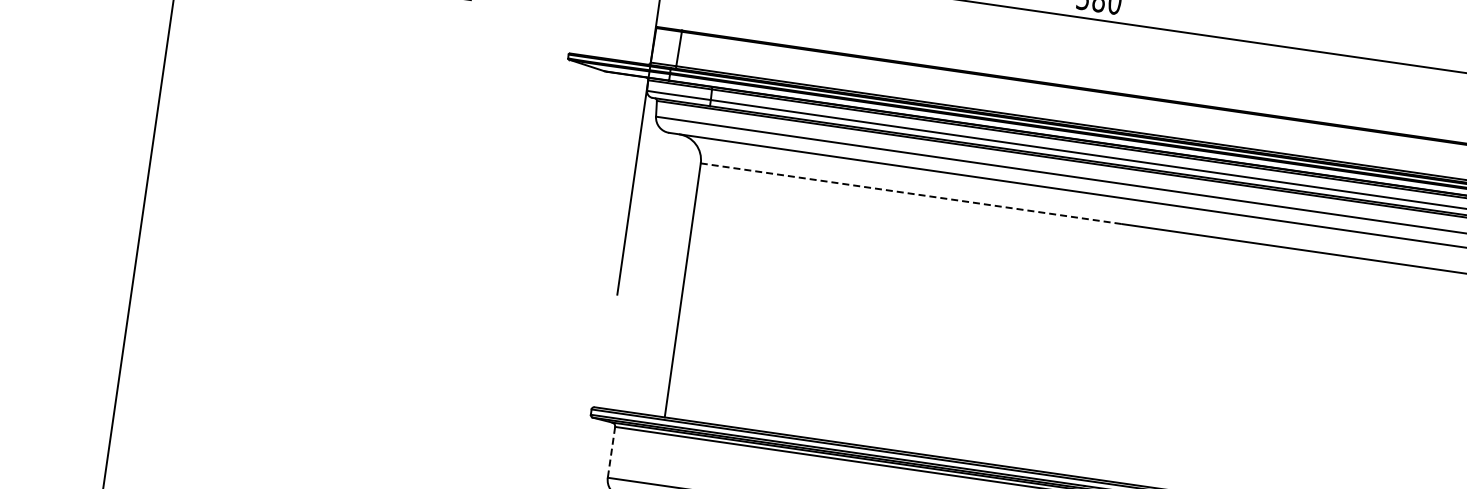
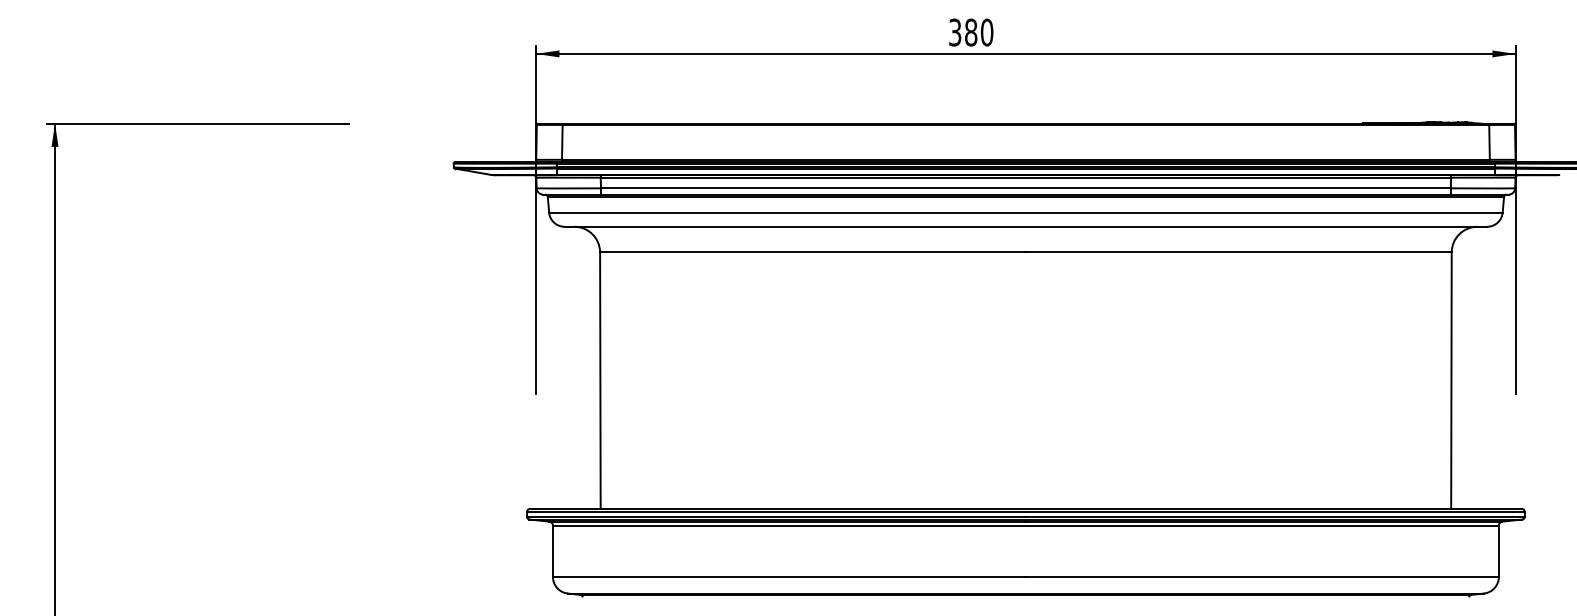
line: (911, 193) -> (813, 252), dashed -> solid
line: (611, 452) -> (552, 551), dashed -> solid

